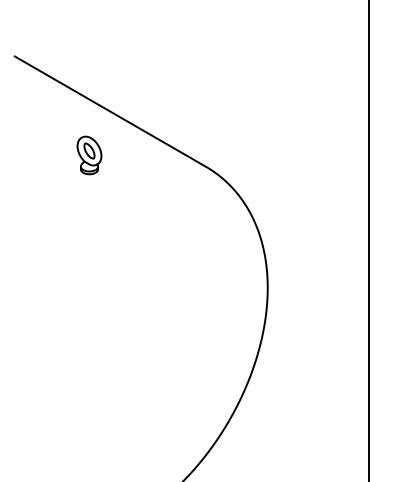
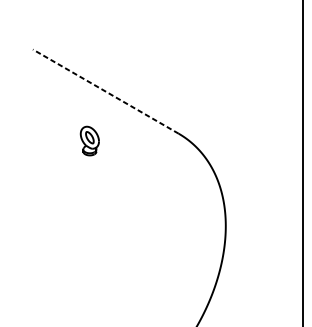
line: (109, 111) -> (105, 91), solid -> dashed
part: (89, 155) -> (89, 141), moved

